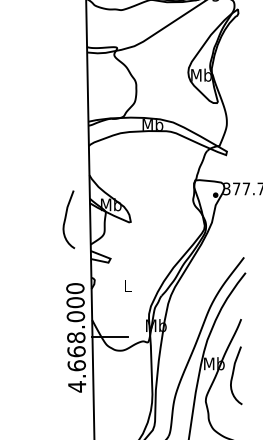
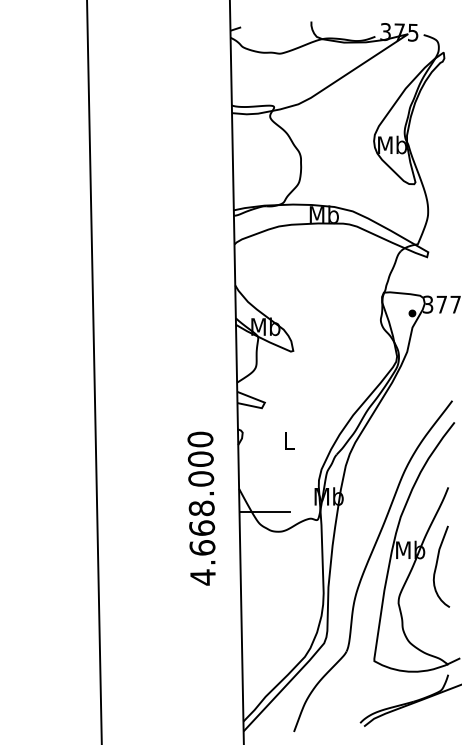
curve: (66, 218) -> (202, 346), removed
text: (76, 337) -> (201, 508), moved

